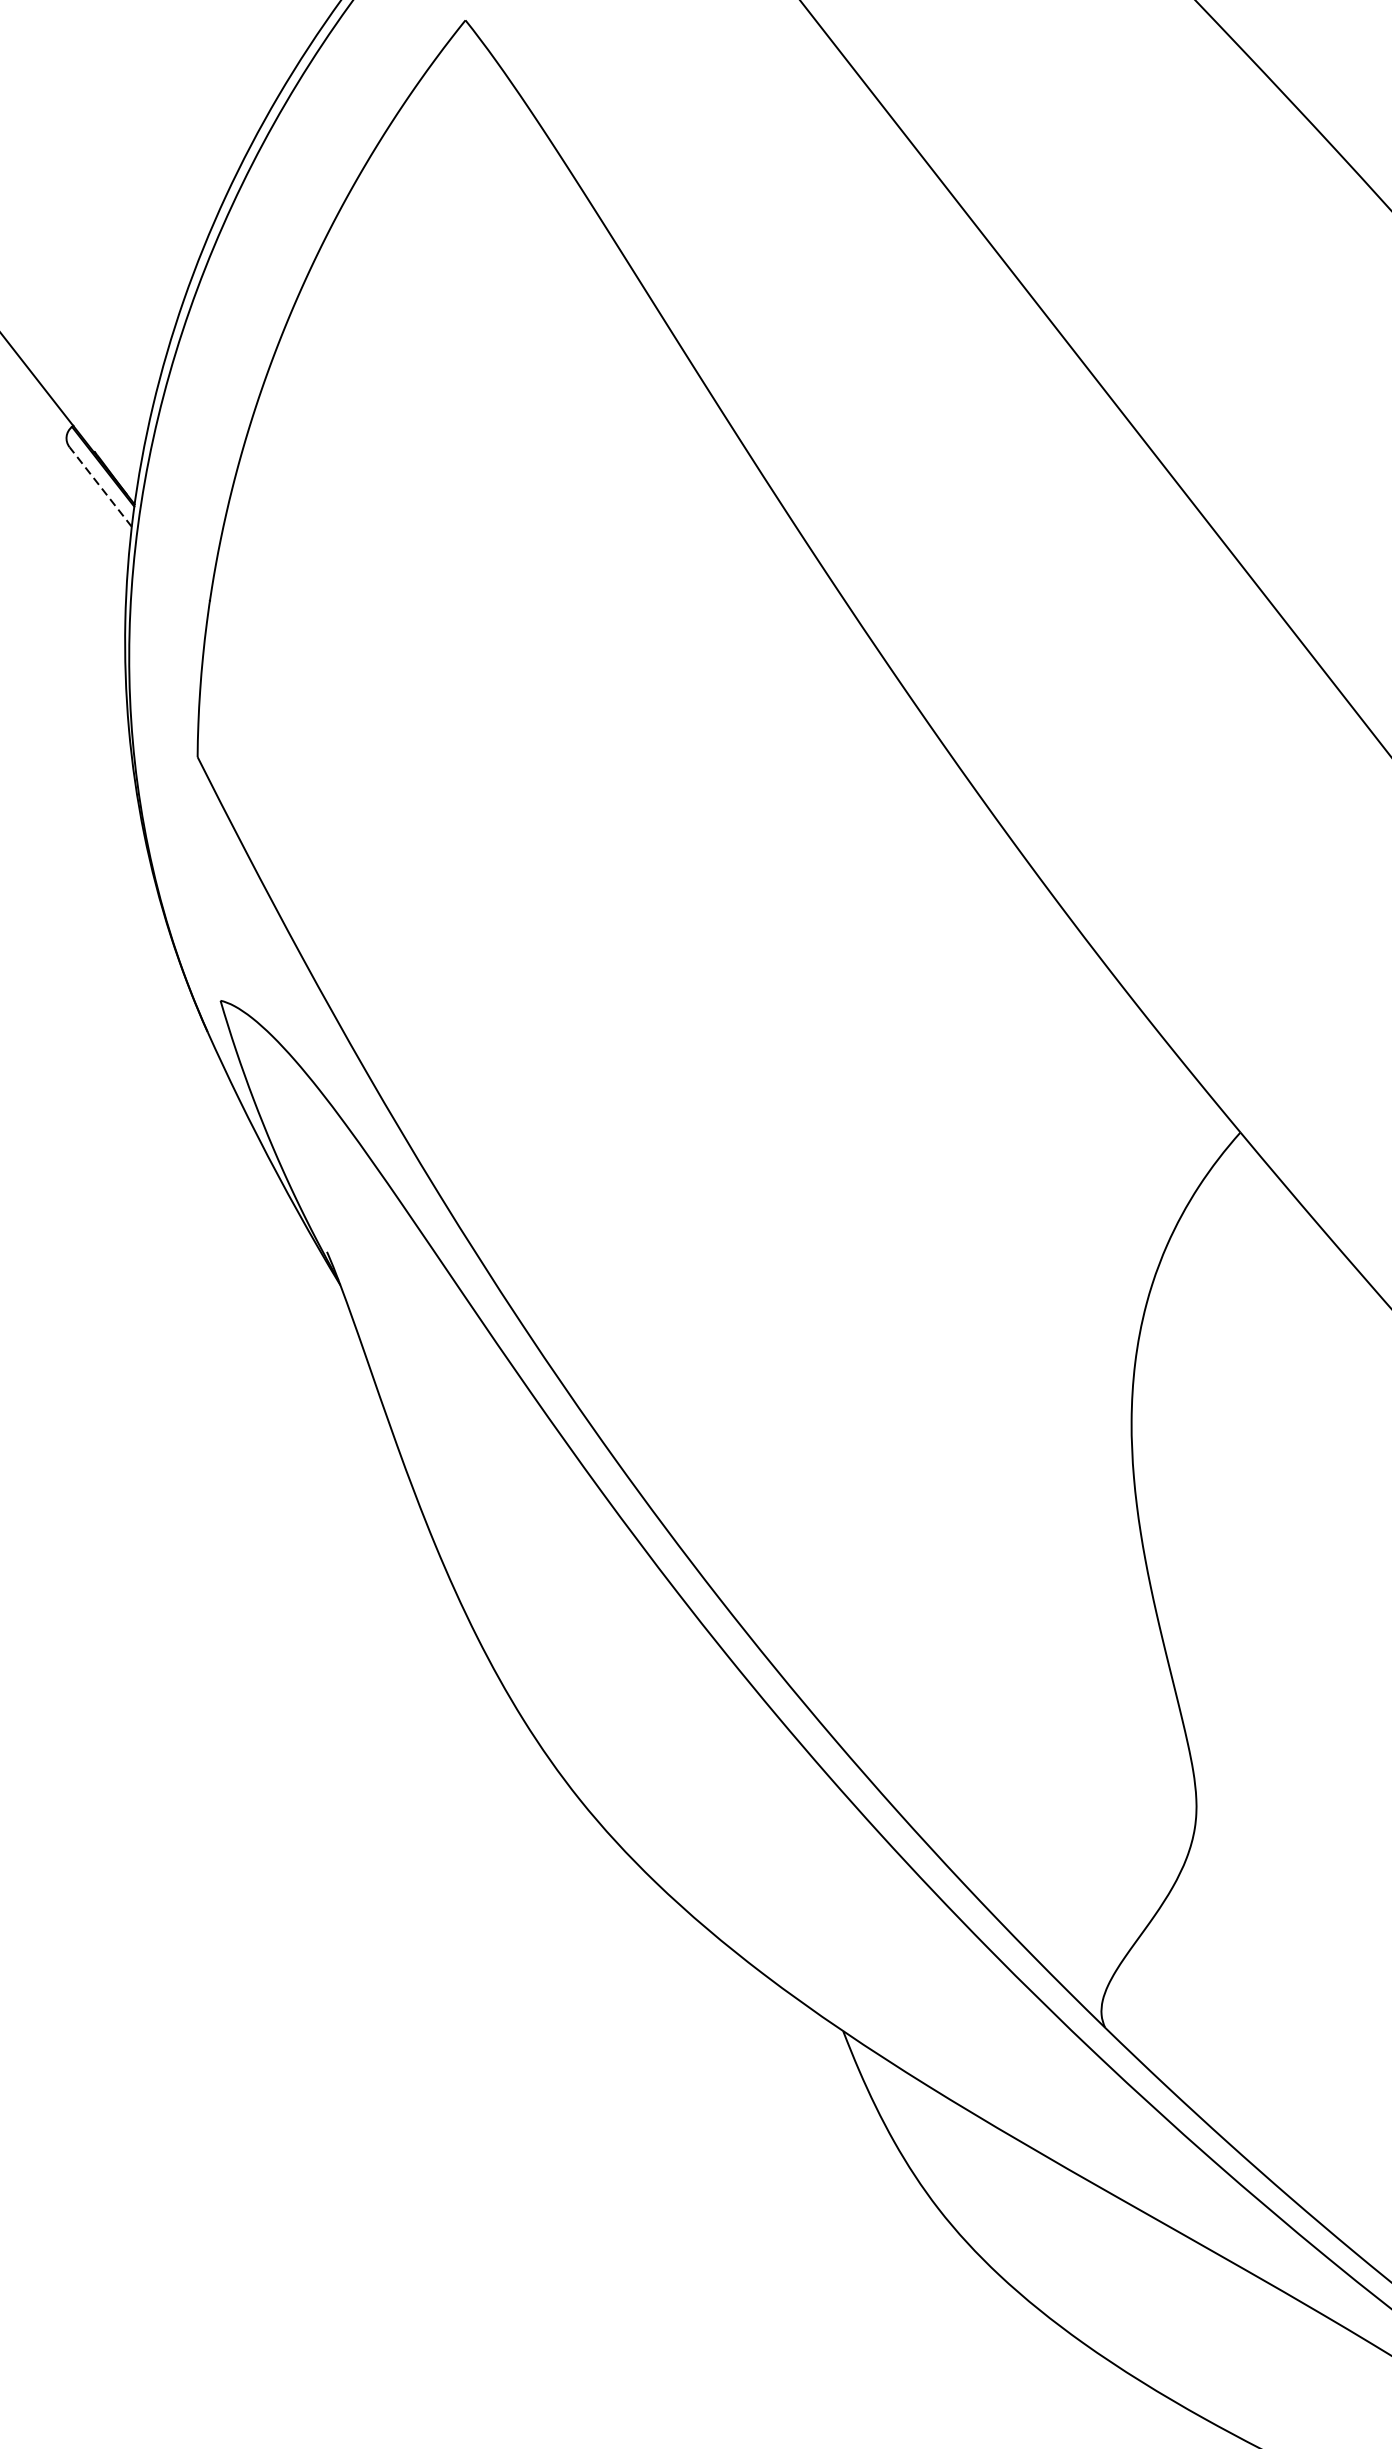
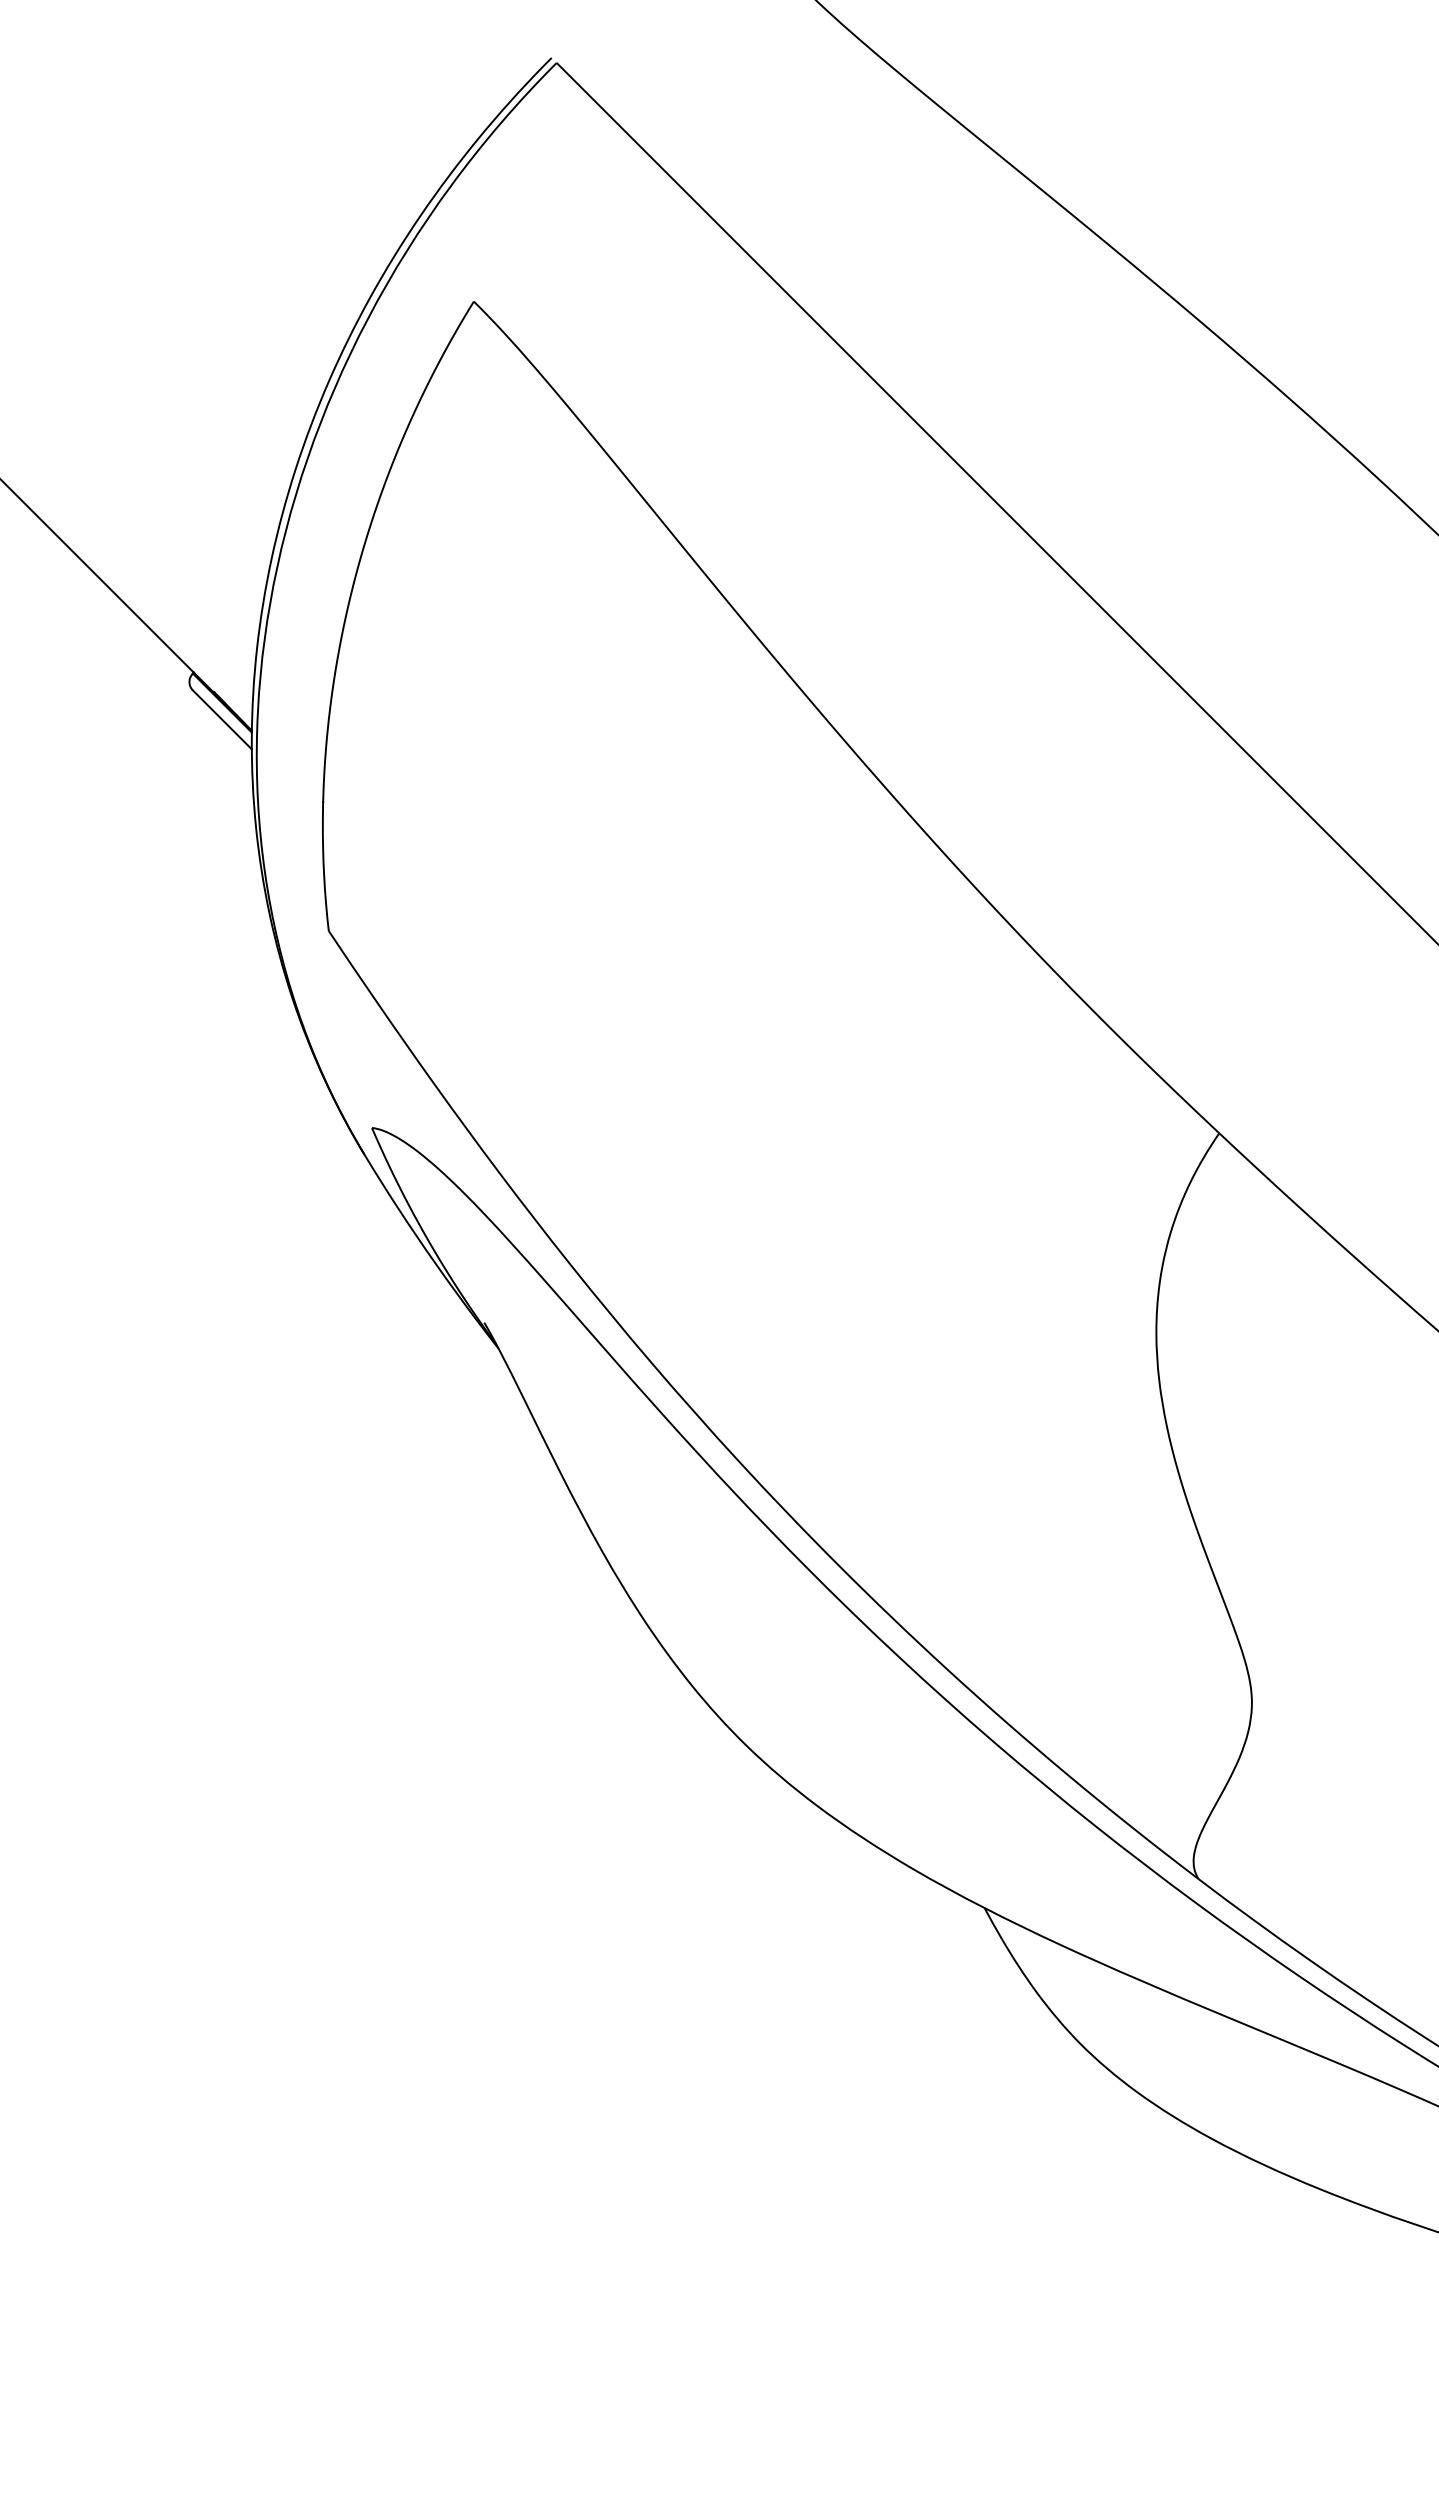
line: (100, 486) -> (222, 719), dashed -> solid

